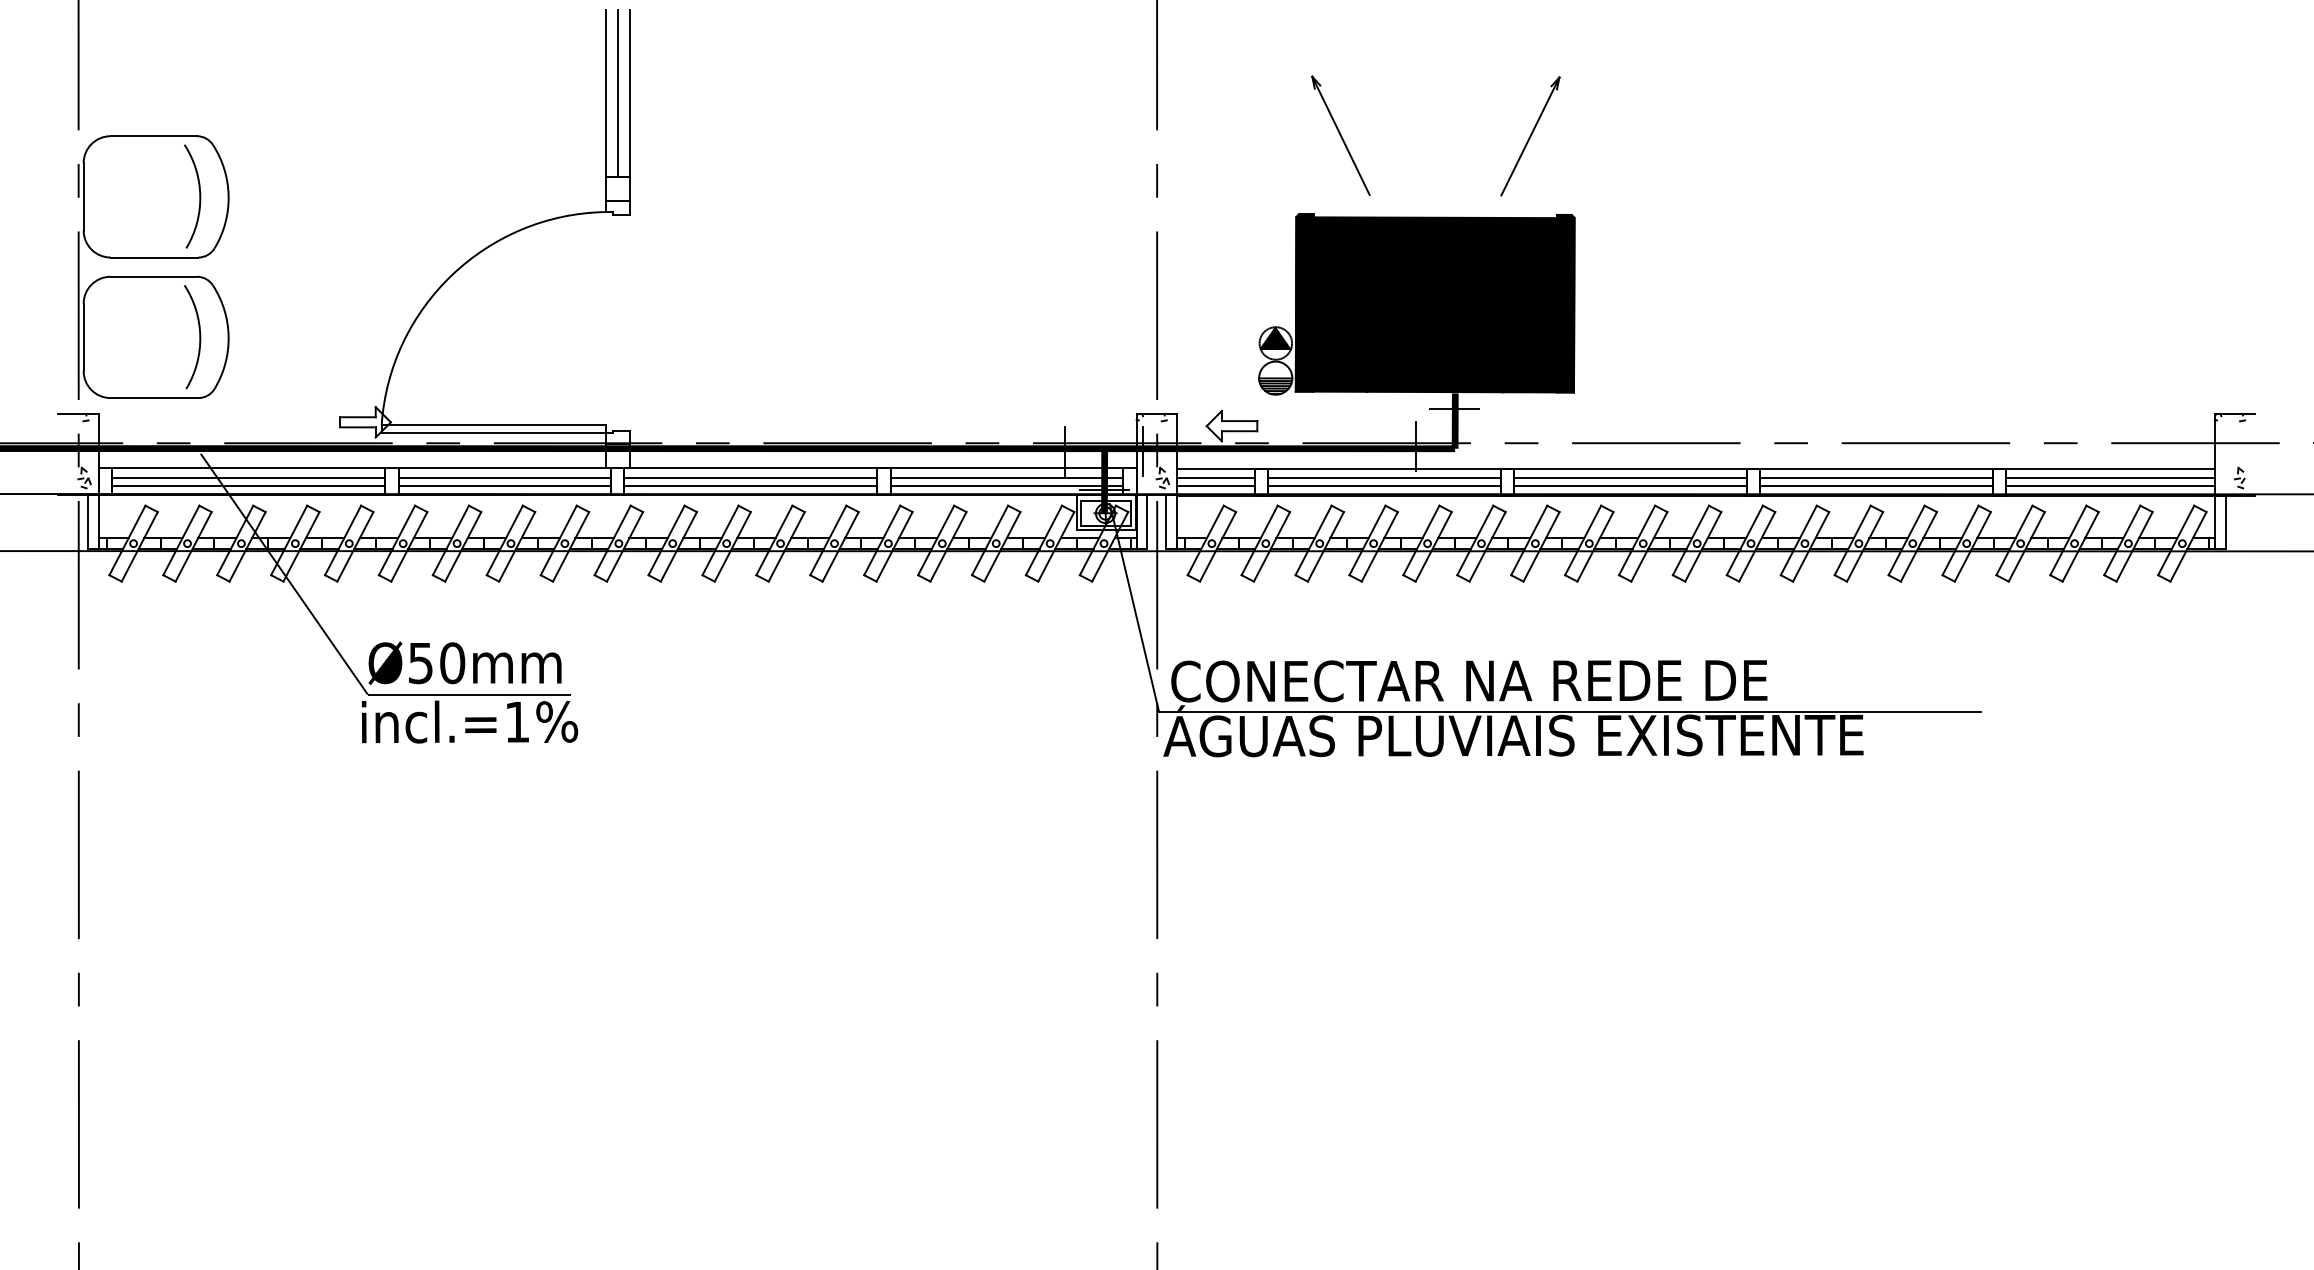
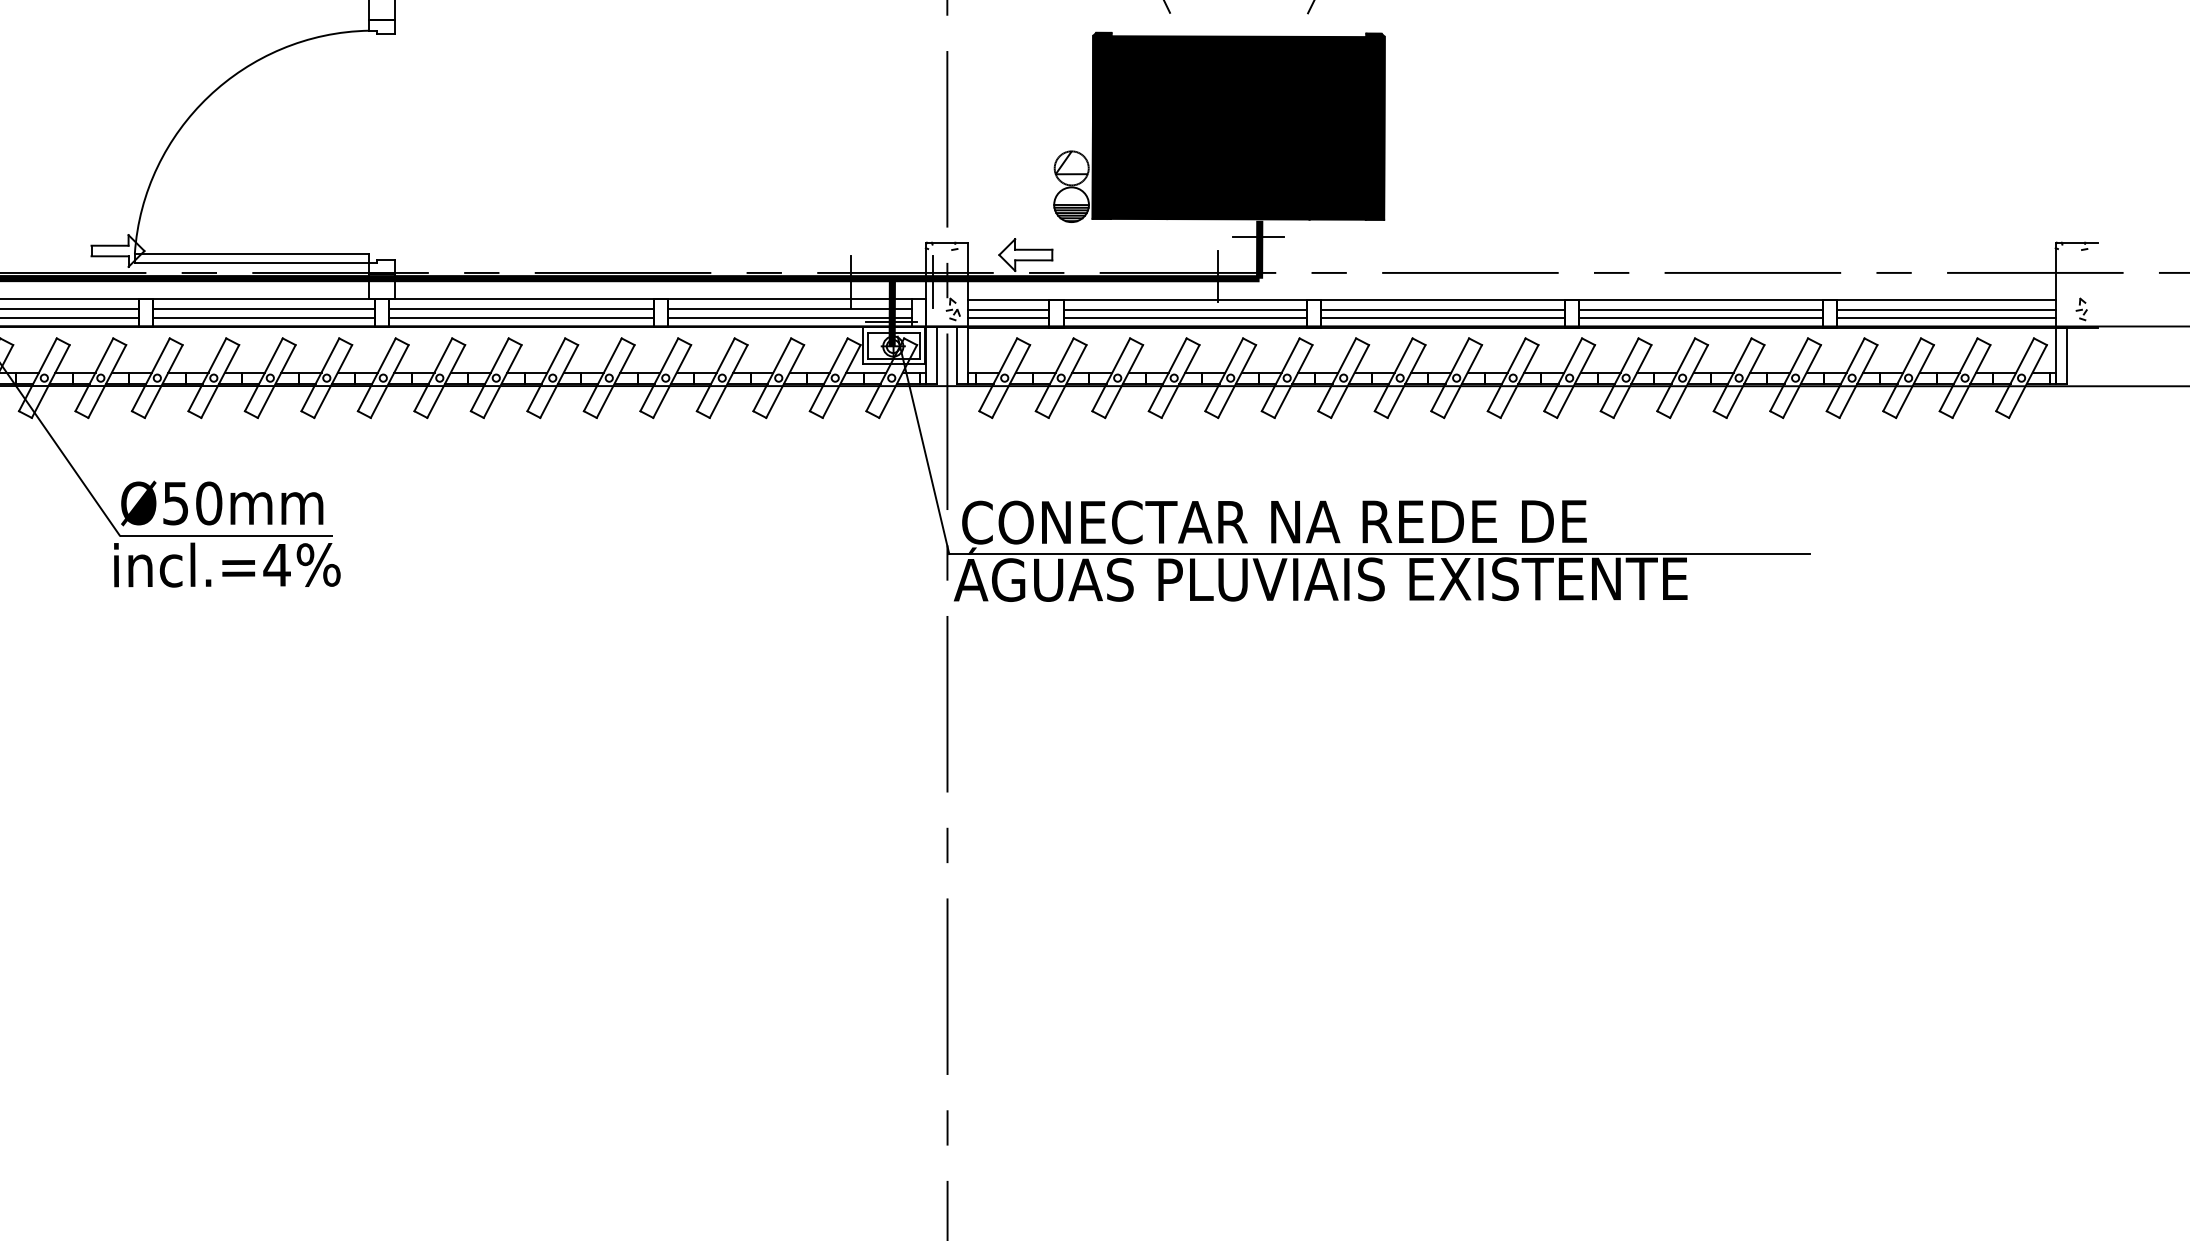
fill: (1275, 338) -> (1071, 163), removed
text: (517, 722) -> (277, 565), incl.=1%%% -> incl.=4%%%

